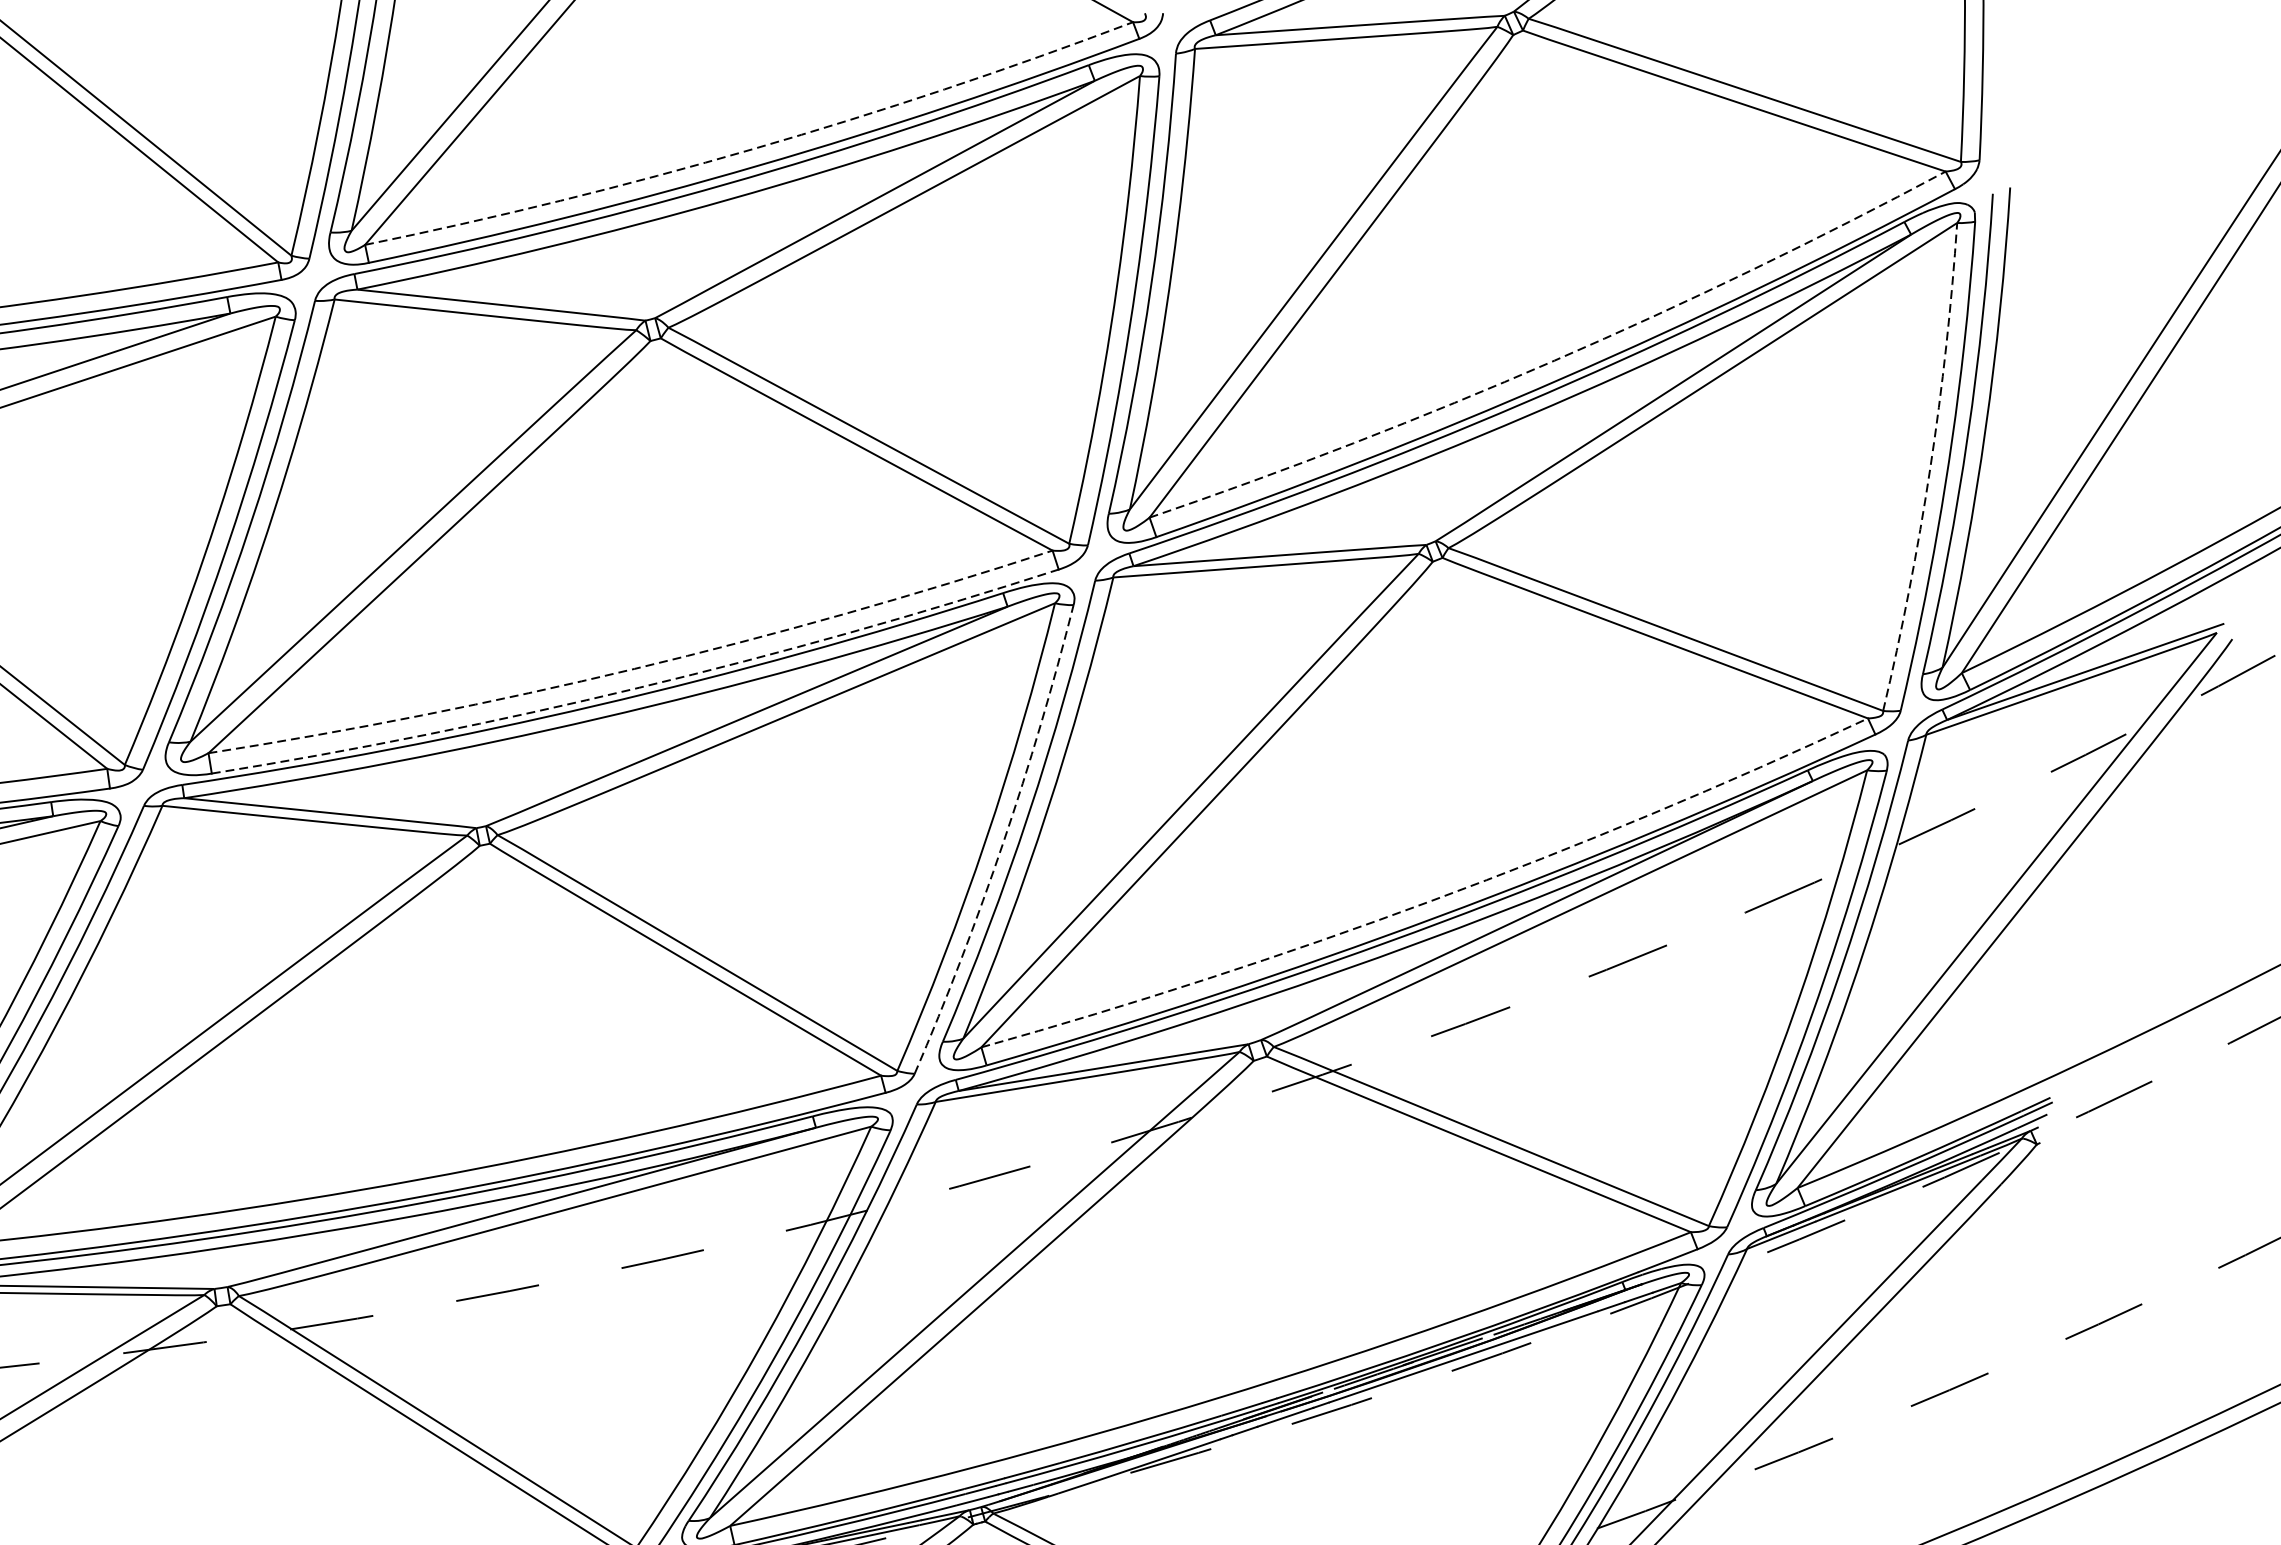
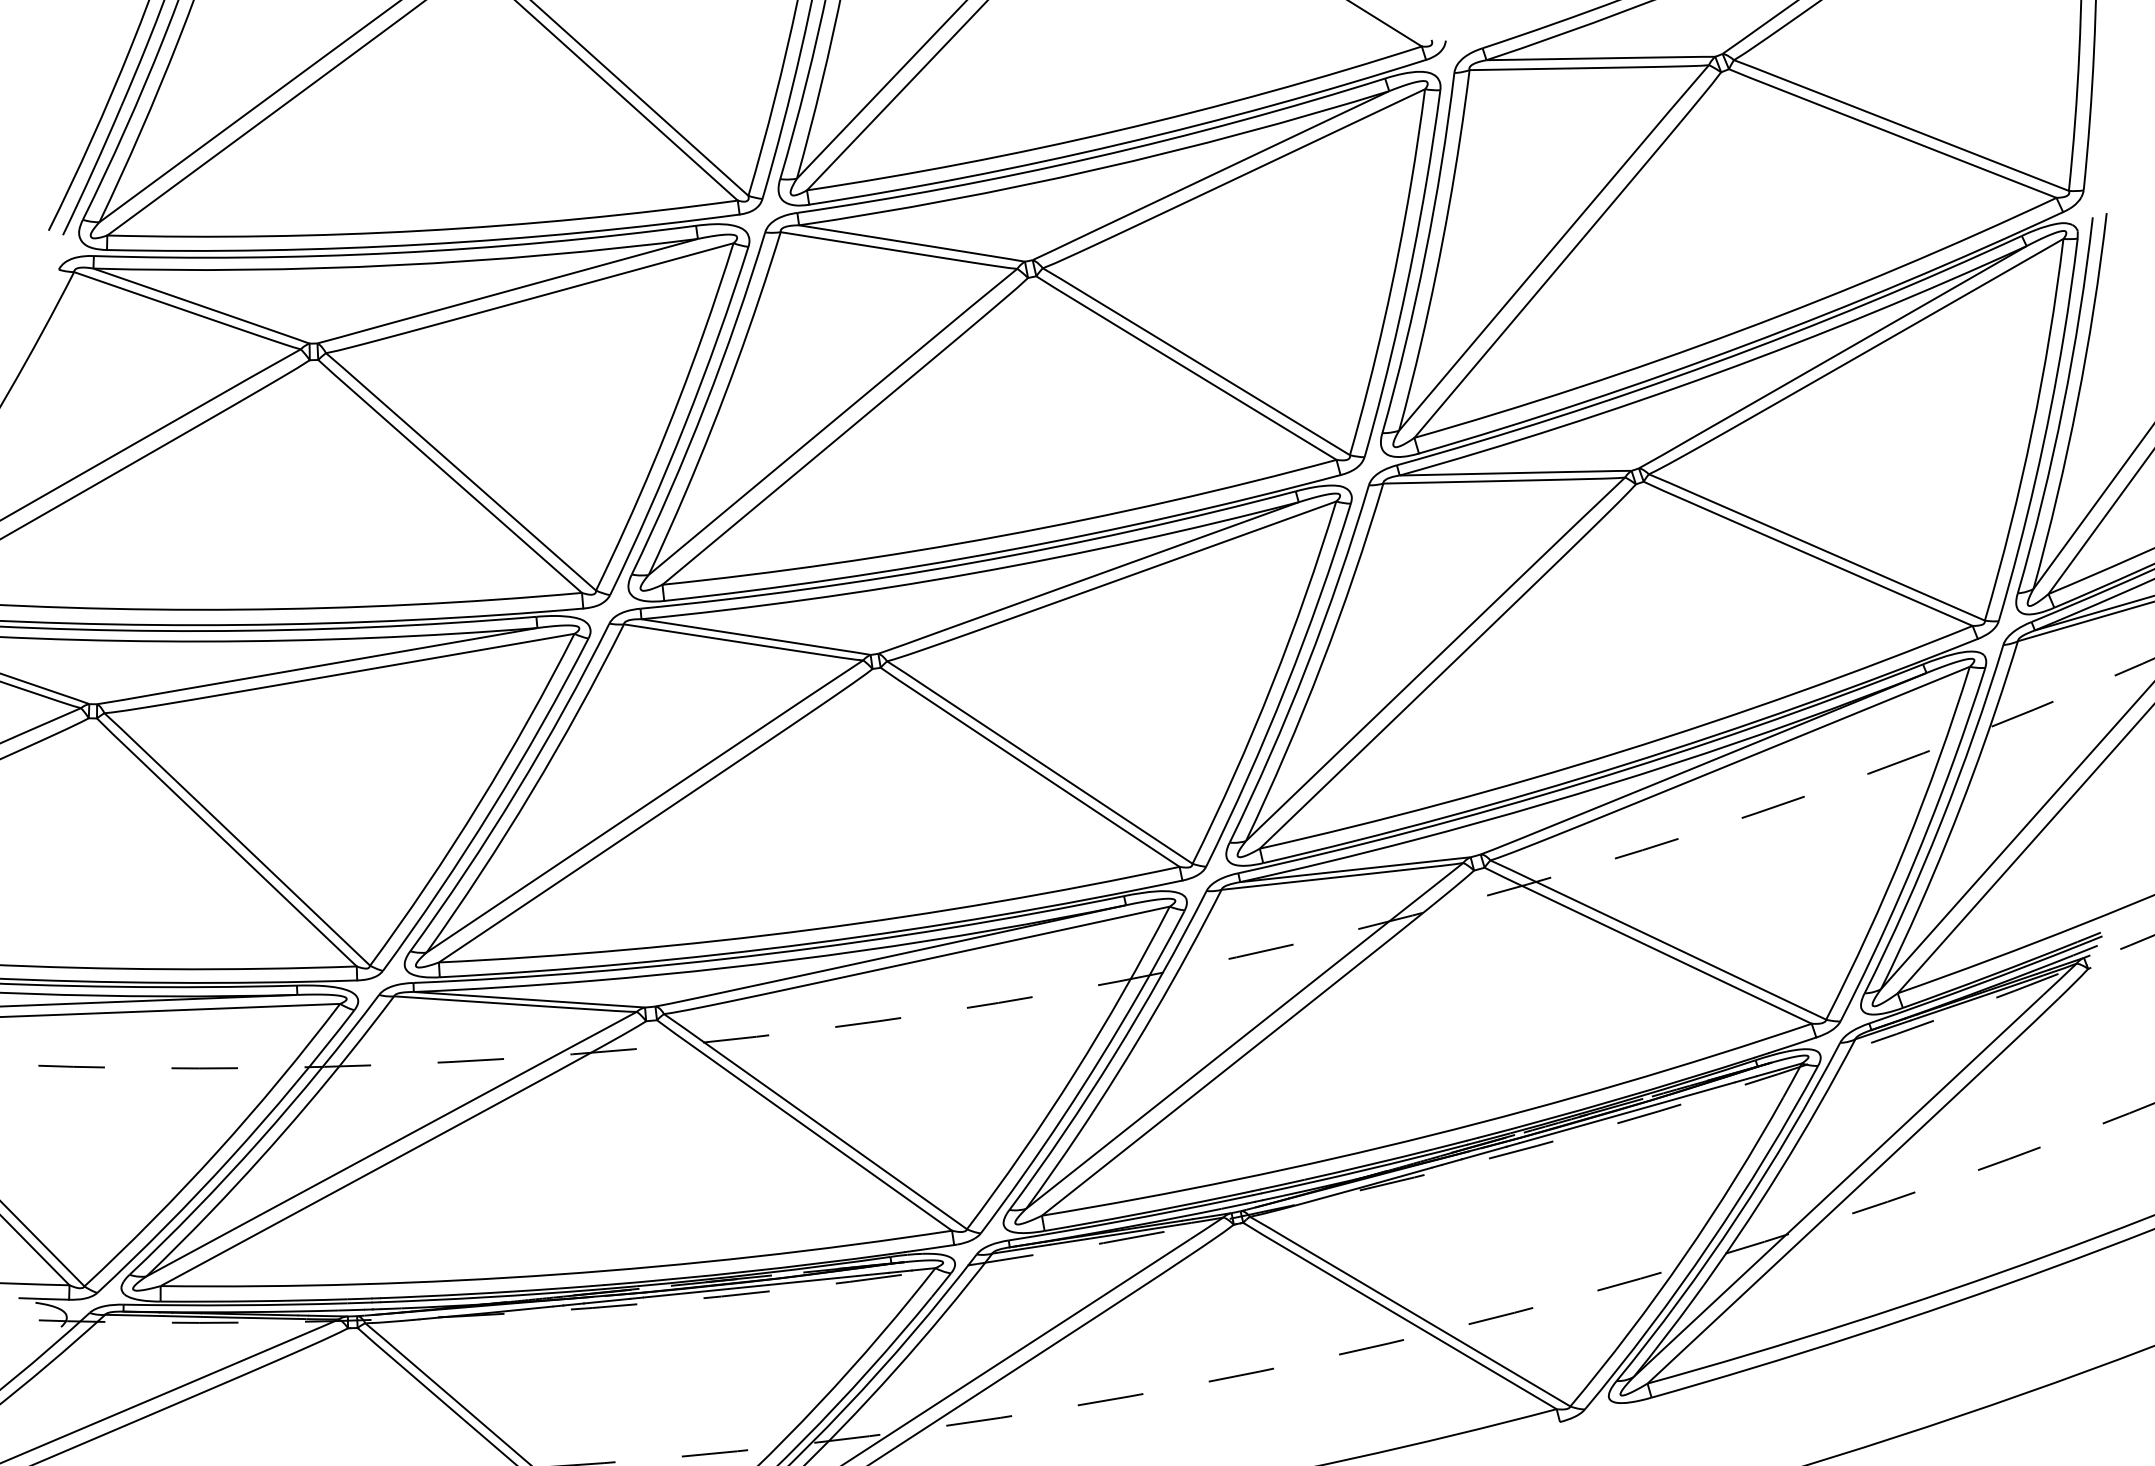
arc: (753, 148) -> (1117, 130), dashed -> solid
arc: (1554, 360) -> (1740, 330), dashed -> solid
arc: (1930, 468) -> (2032, 431), dashed -> solid
arc: (635, 668) -> (1002, 535), dashed -> solid
arc: (638, 687) -> (1004, 550), dashed -> solid
arc: (1003, 843) -> (1285, 688), dashed -> solid
arc: (1431, 900) -> (1620, 751), dashed -> solid

